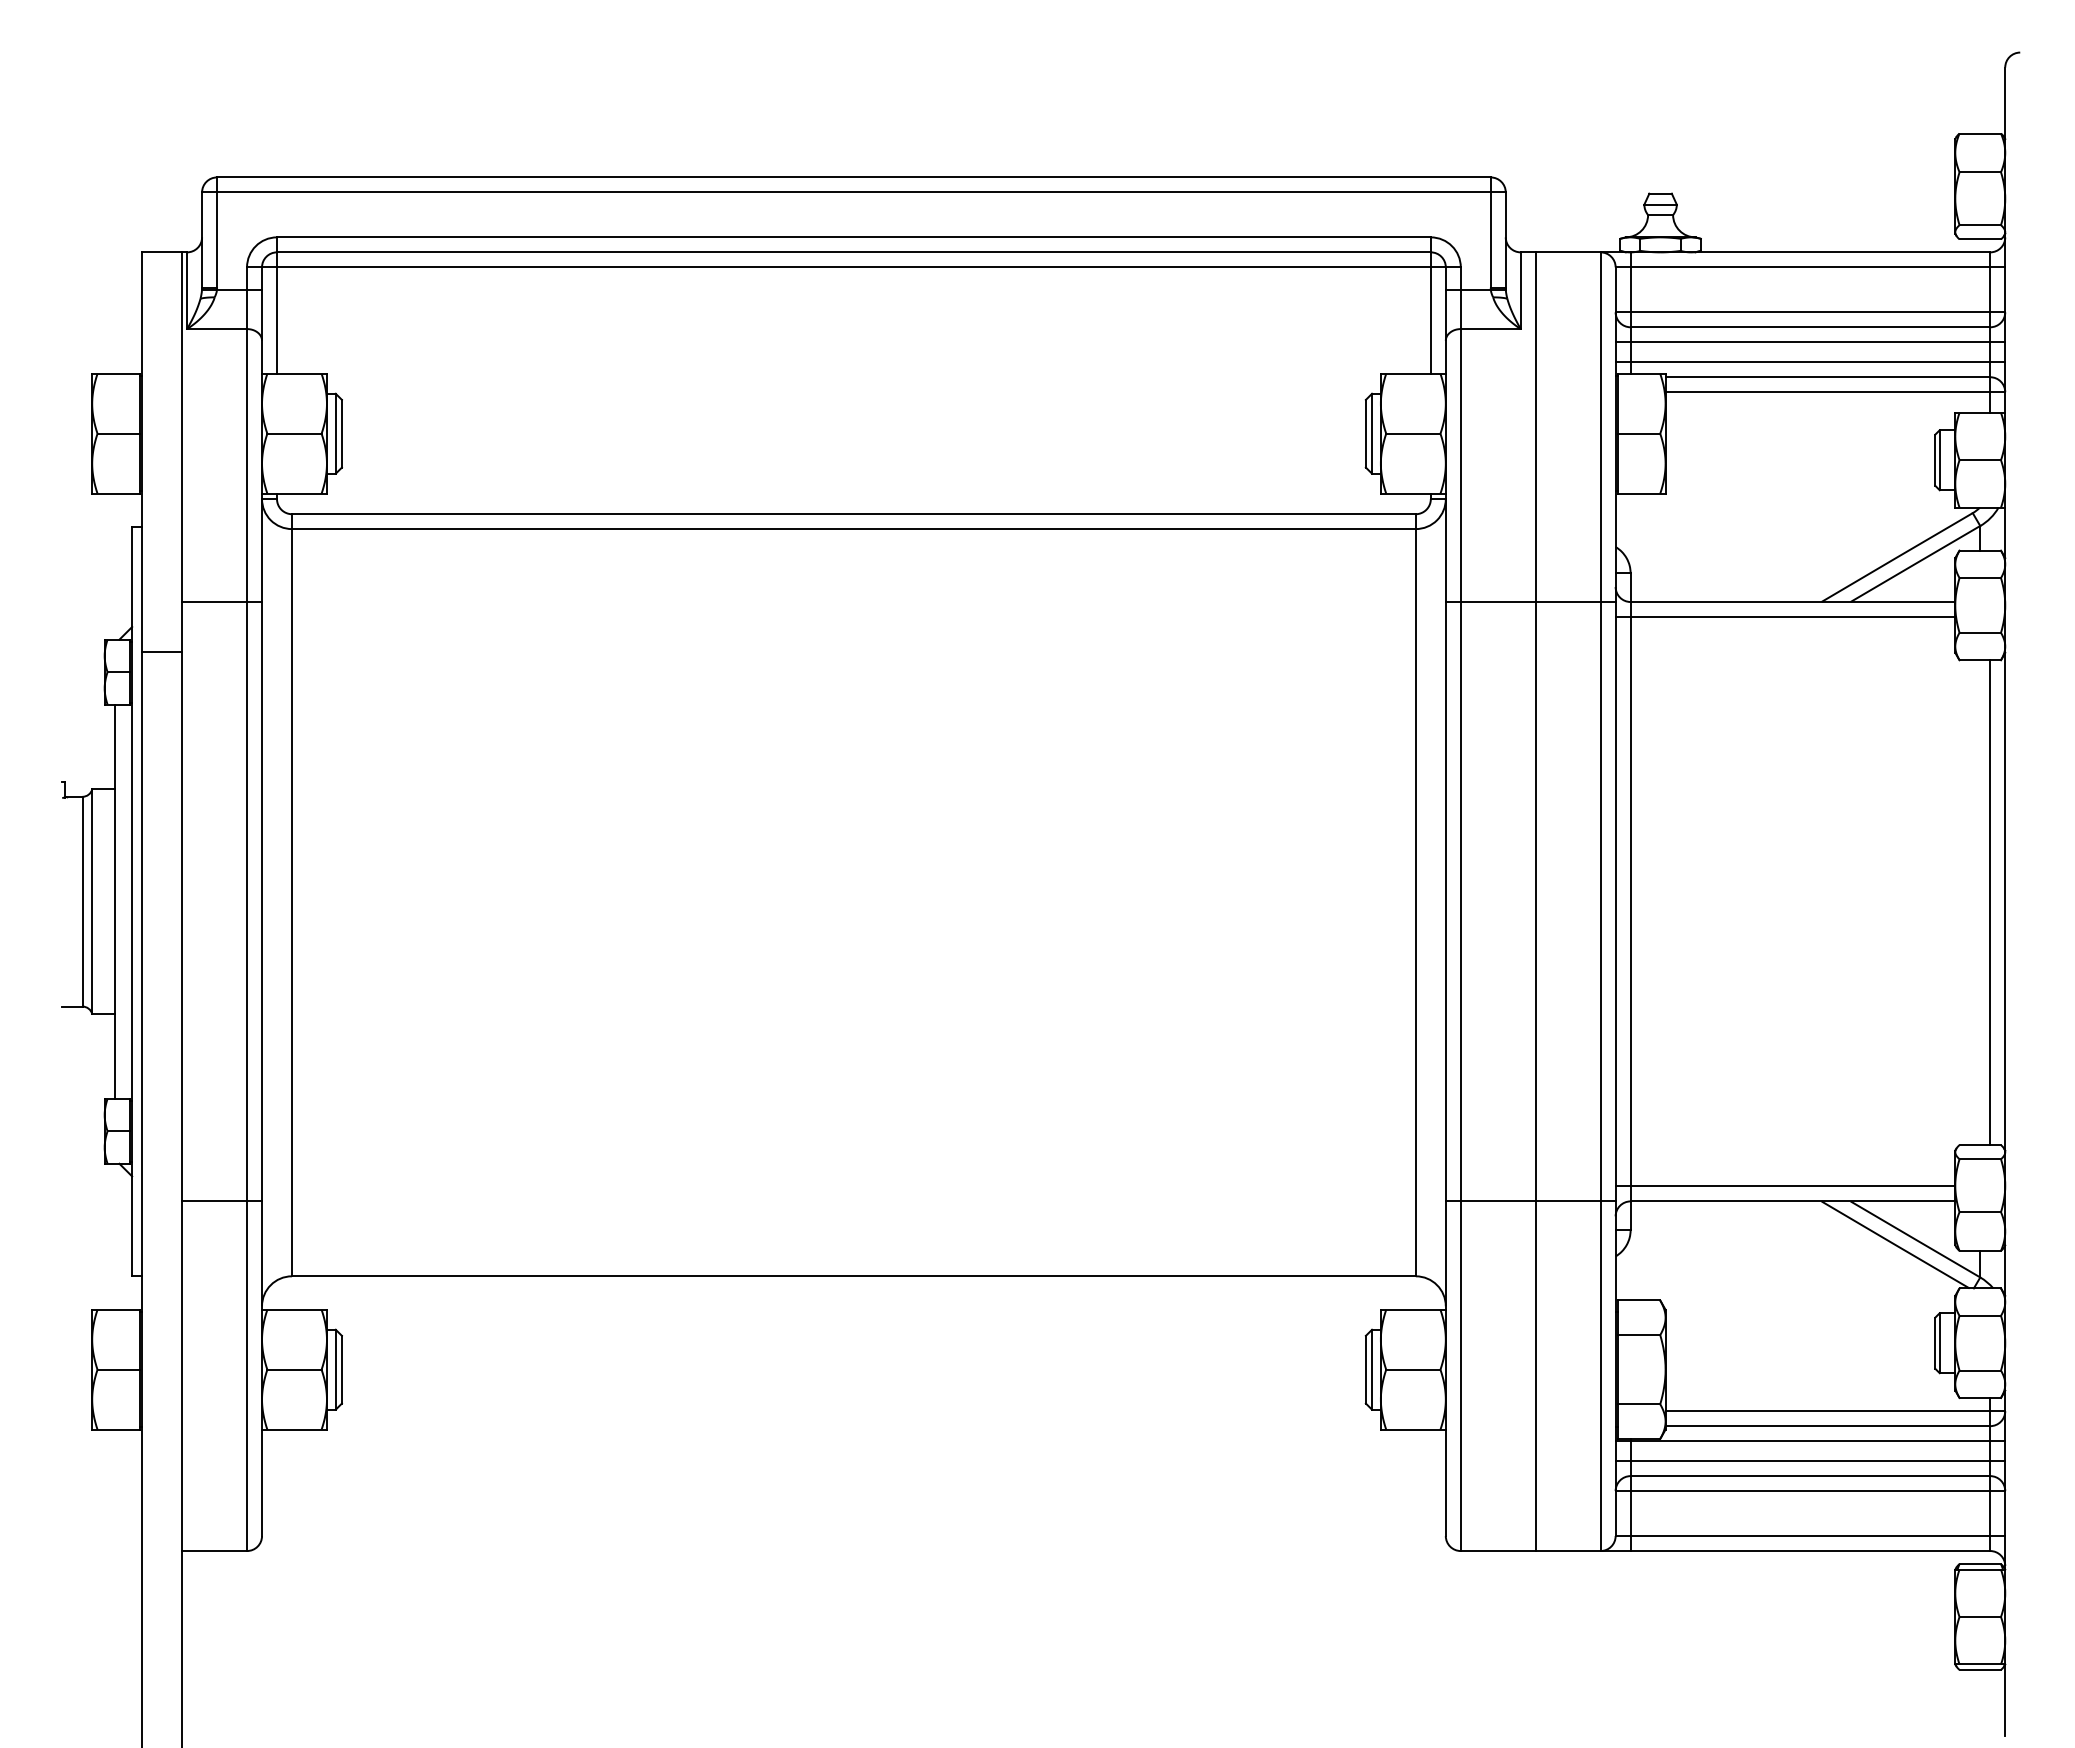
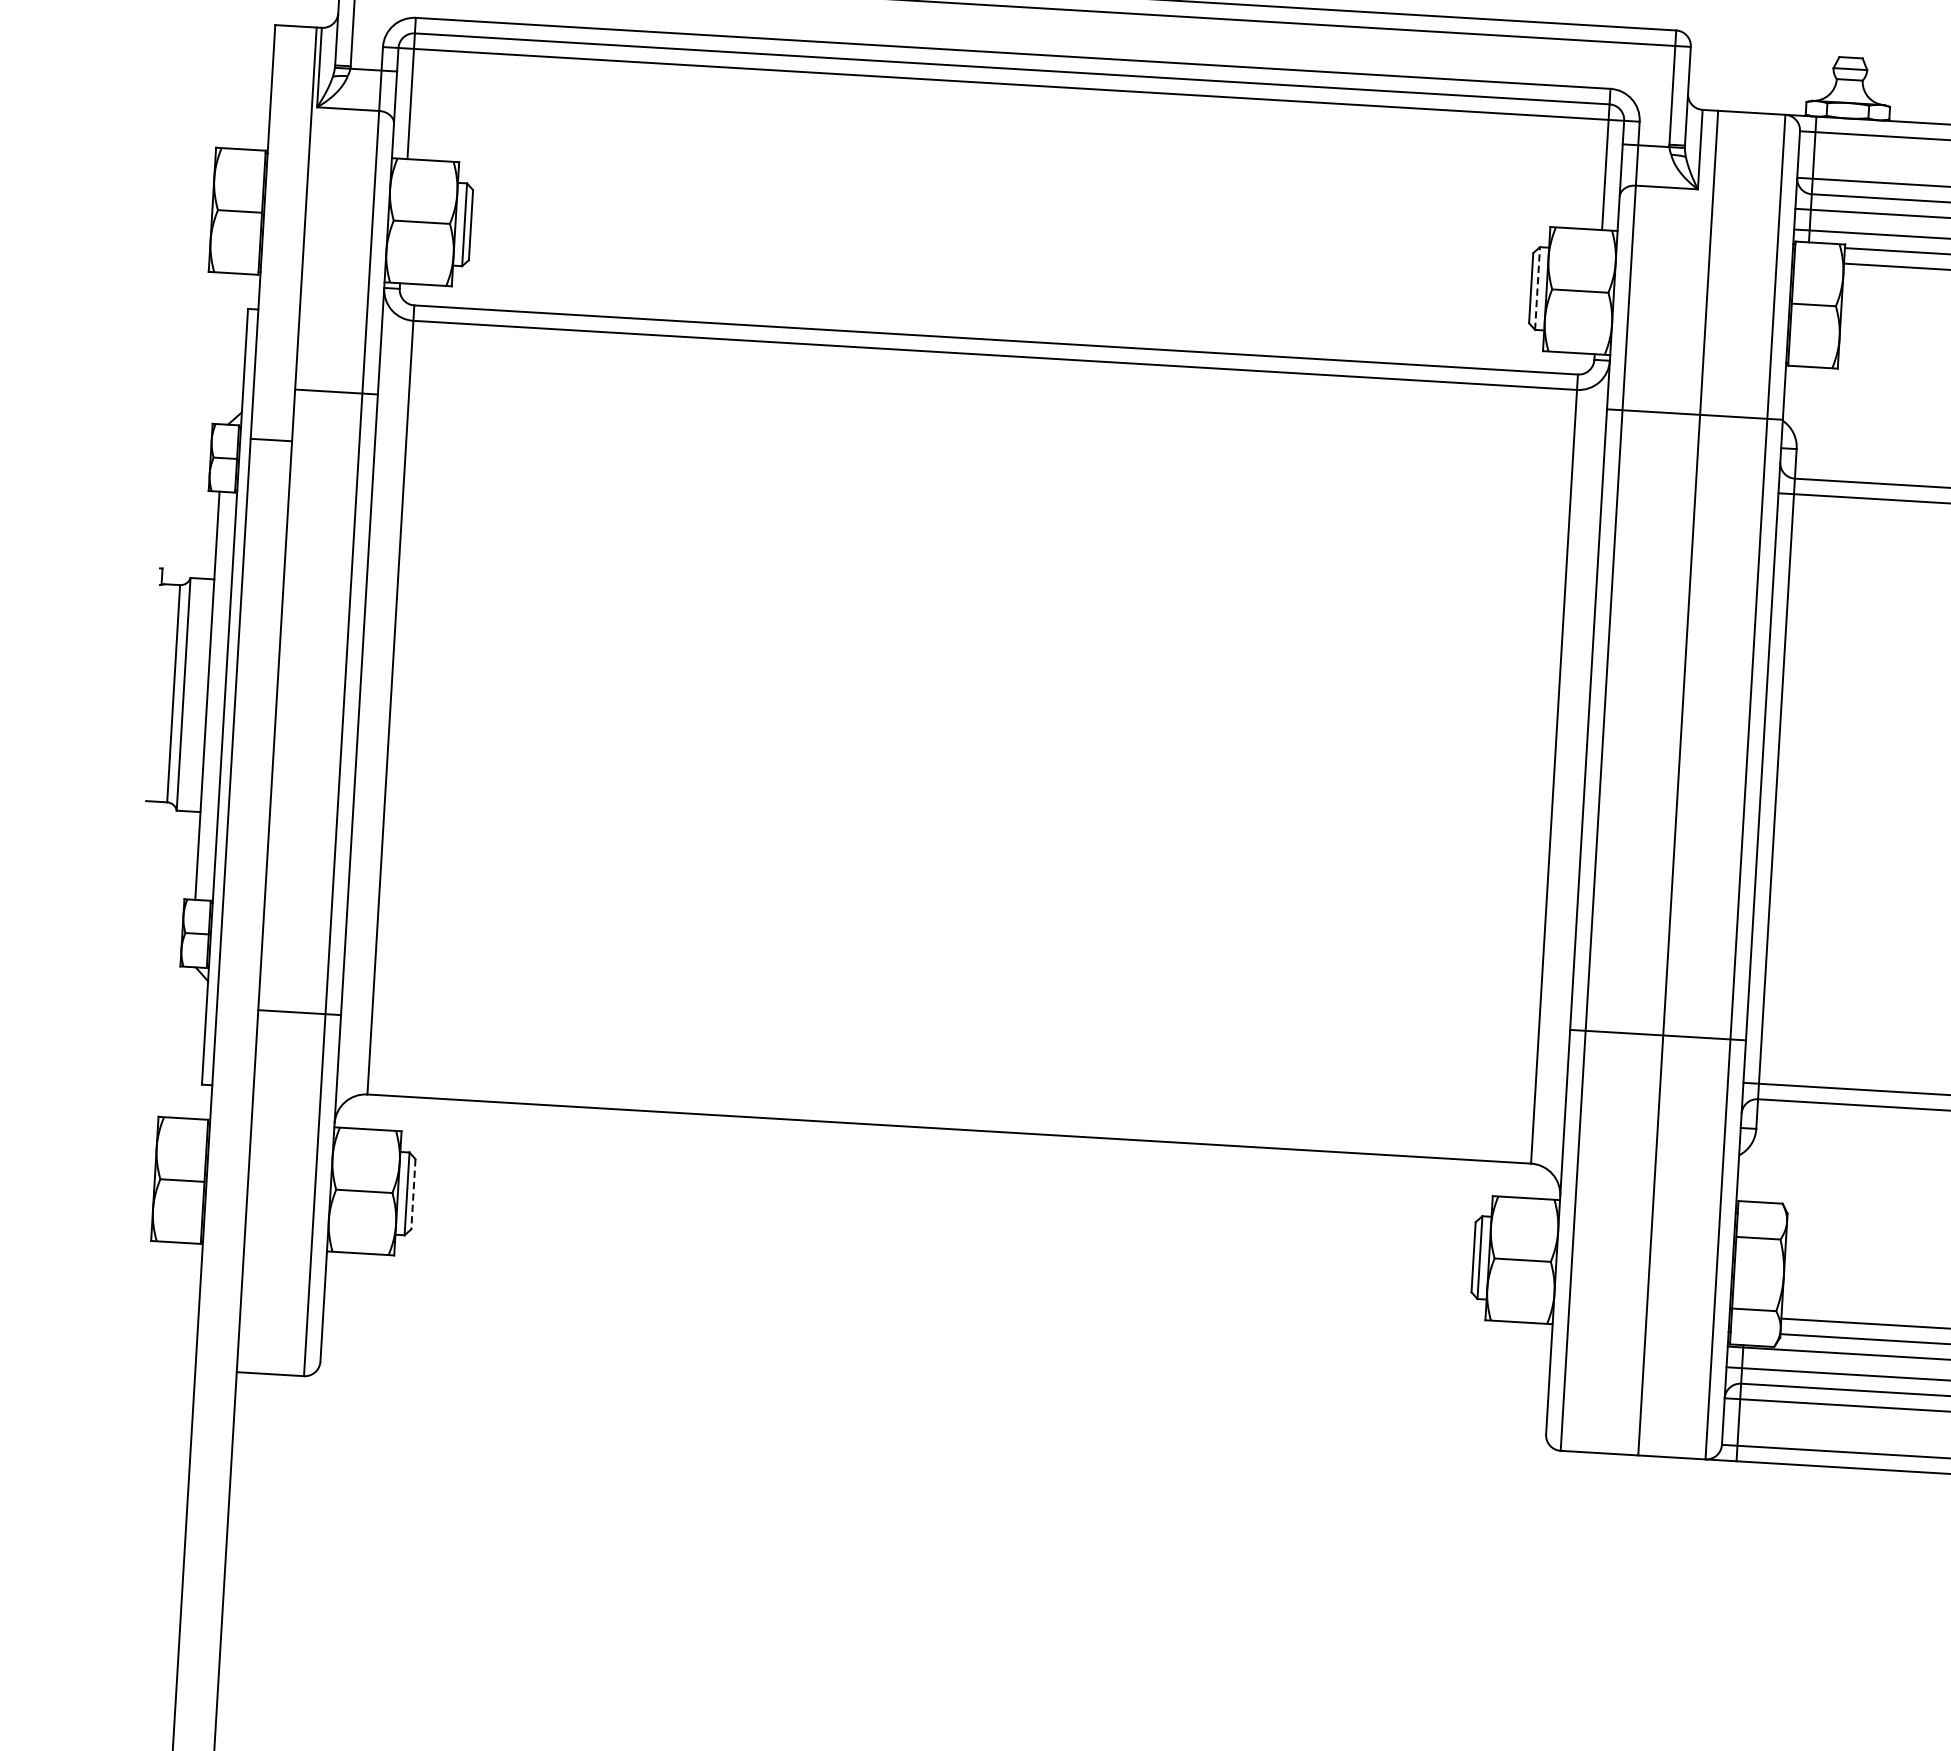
line: (1372, 433) -> (1538, 288), solid -> dashed
line: (1530, 602) -> (1694, 415), moved
line: (1530, 1201) -> (1657, 1035), moved
line: (341, 1369) -> (412, 1194), solid -> dashed

